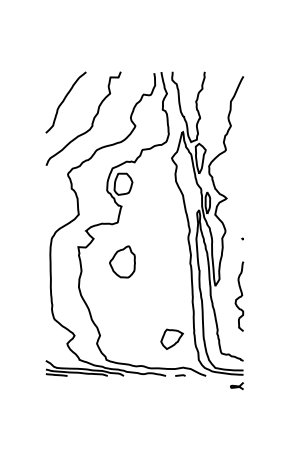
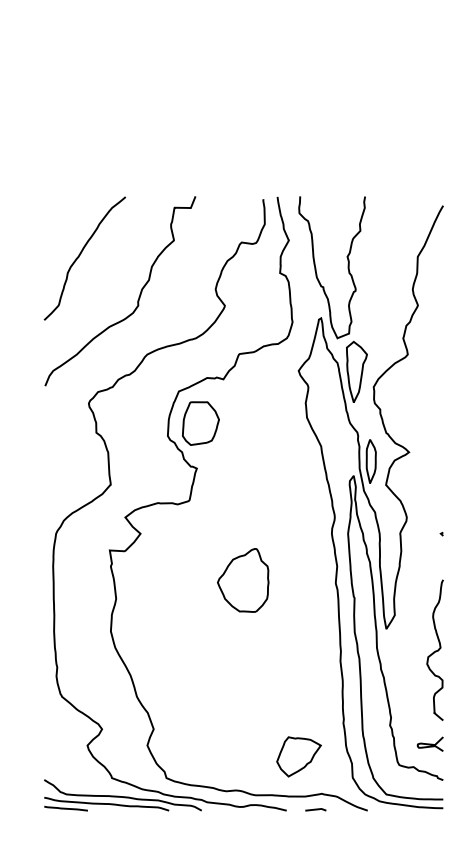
part: (122, 261) -> (243, 579), moved
part: (171, 338) -> (297, 755), moved
curve: (236, 385) -> (429, 743), moved

